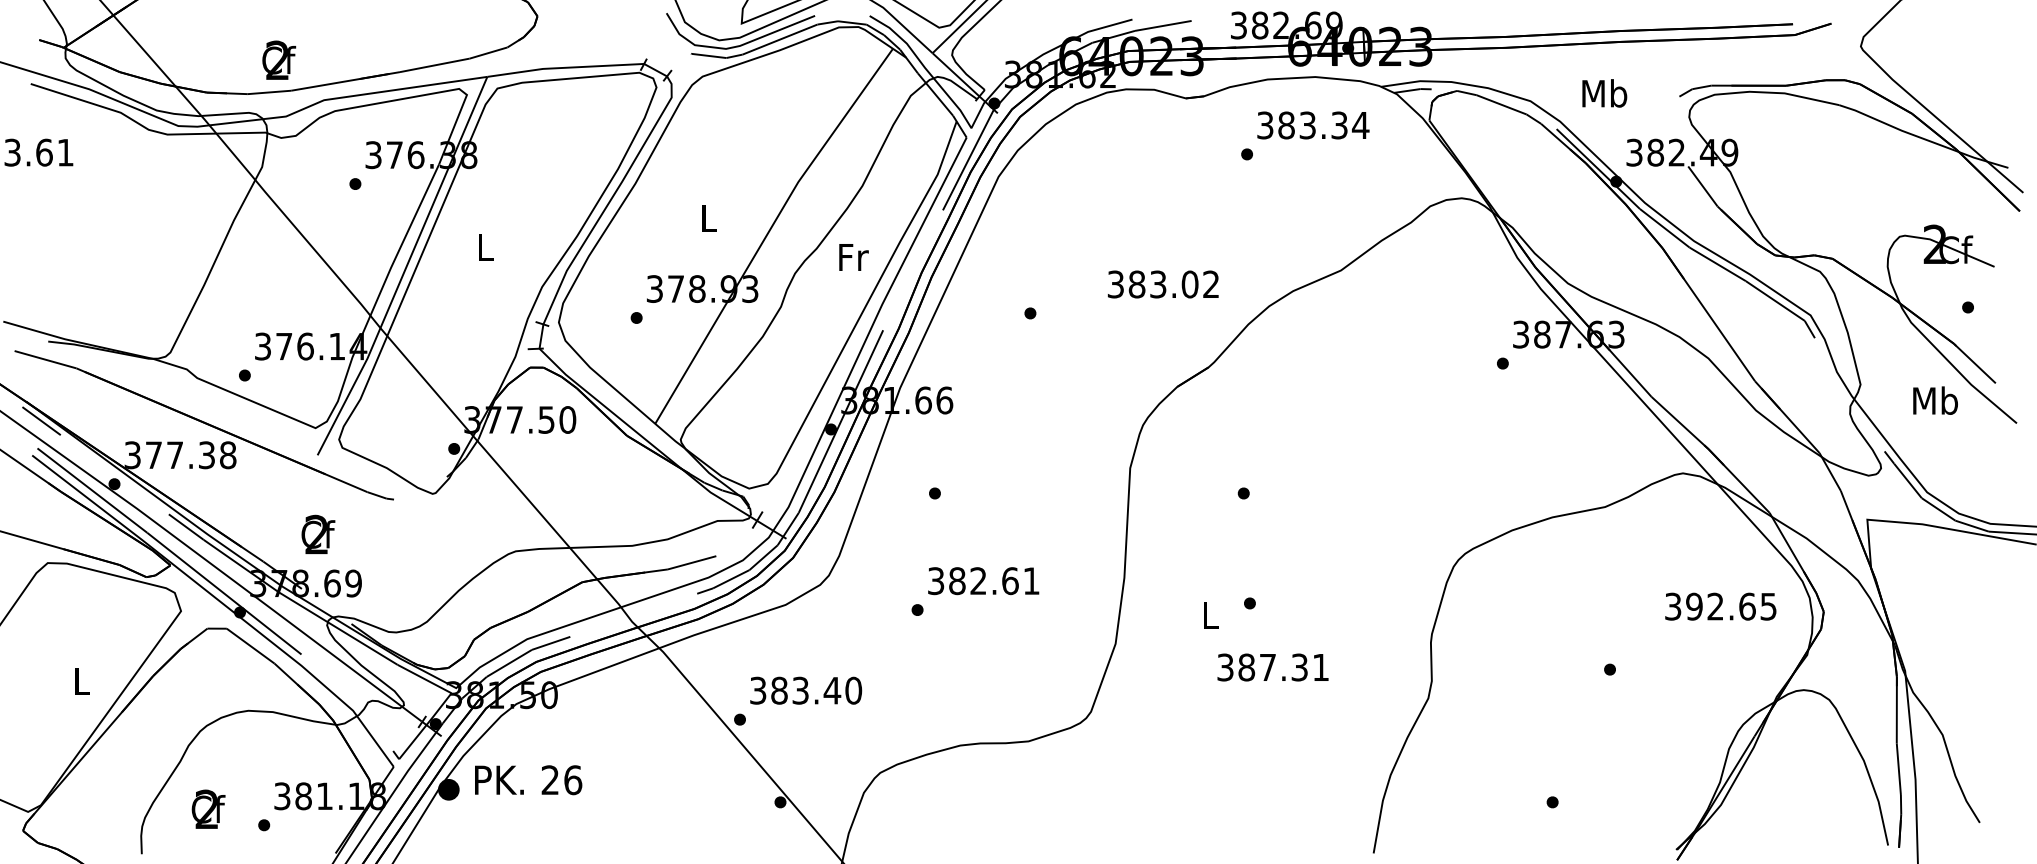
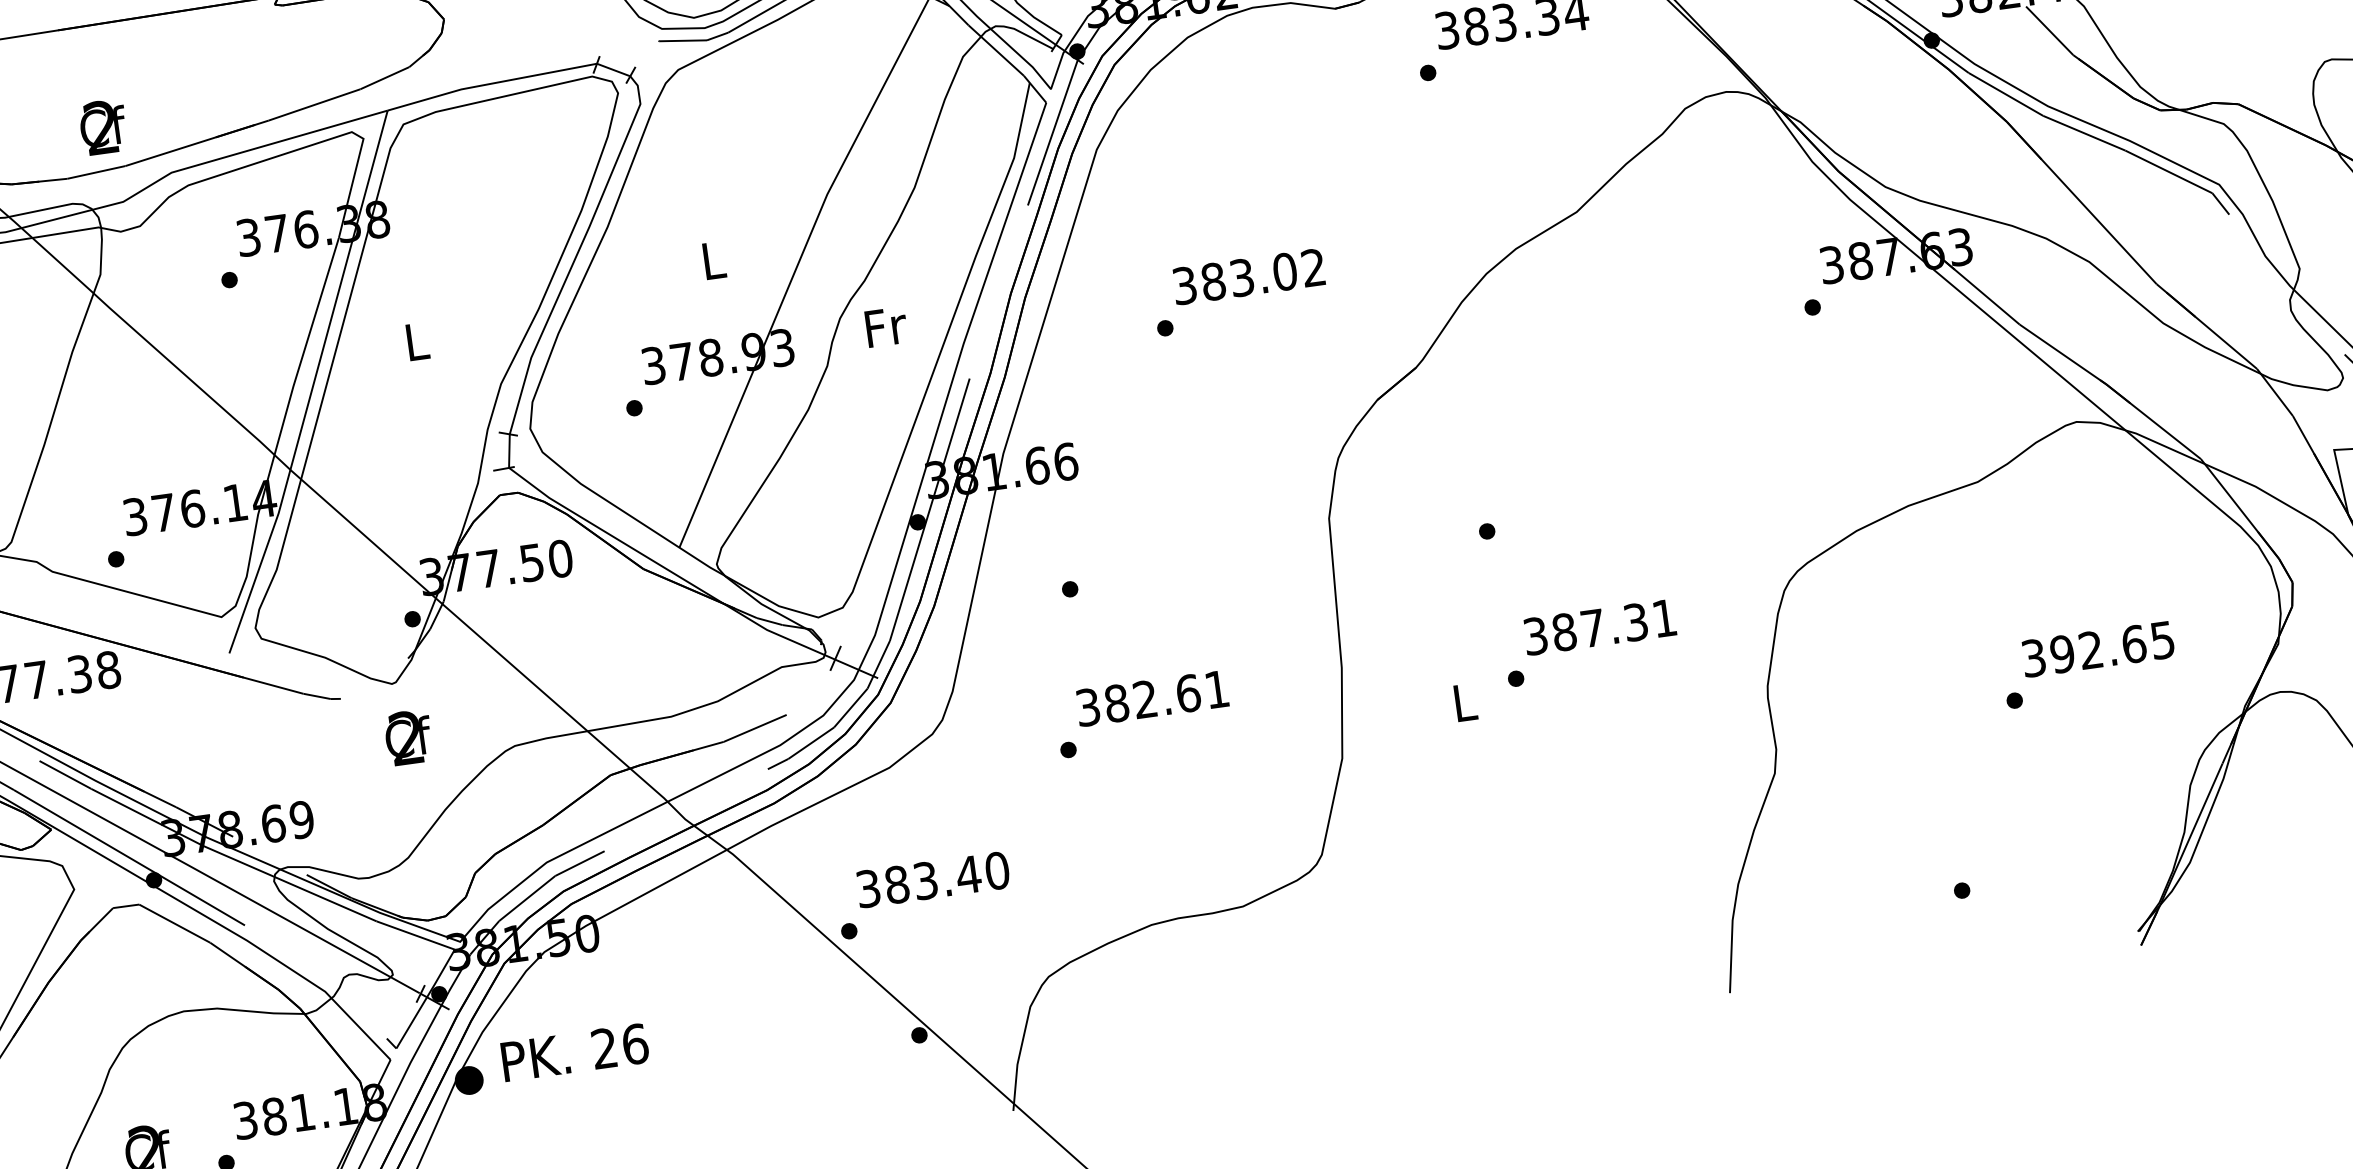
text: (853, 257) -> (885, 327), moved
text: (1163, 284) -> (1249, 276), moved
text: (318, 533) -> (408, 736), moved
text: (1720, 606) -> (2097, 649), moved
text: (1272, 667) -> (1599, 627), moved

